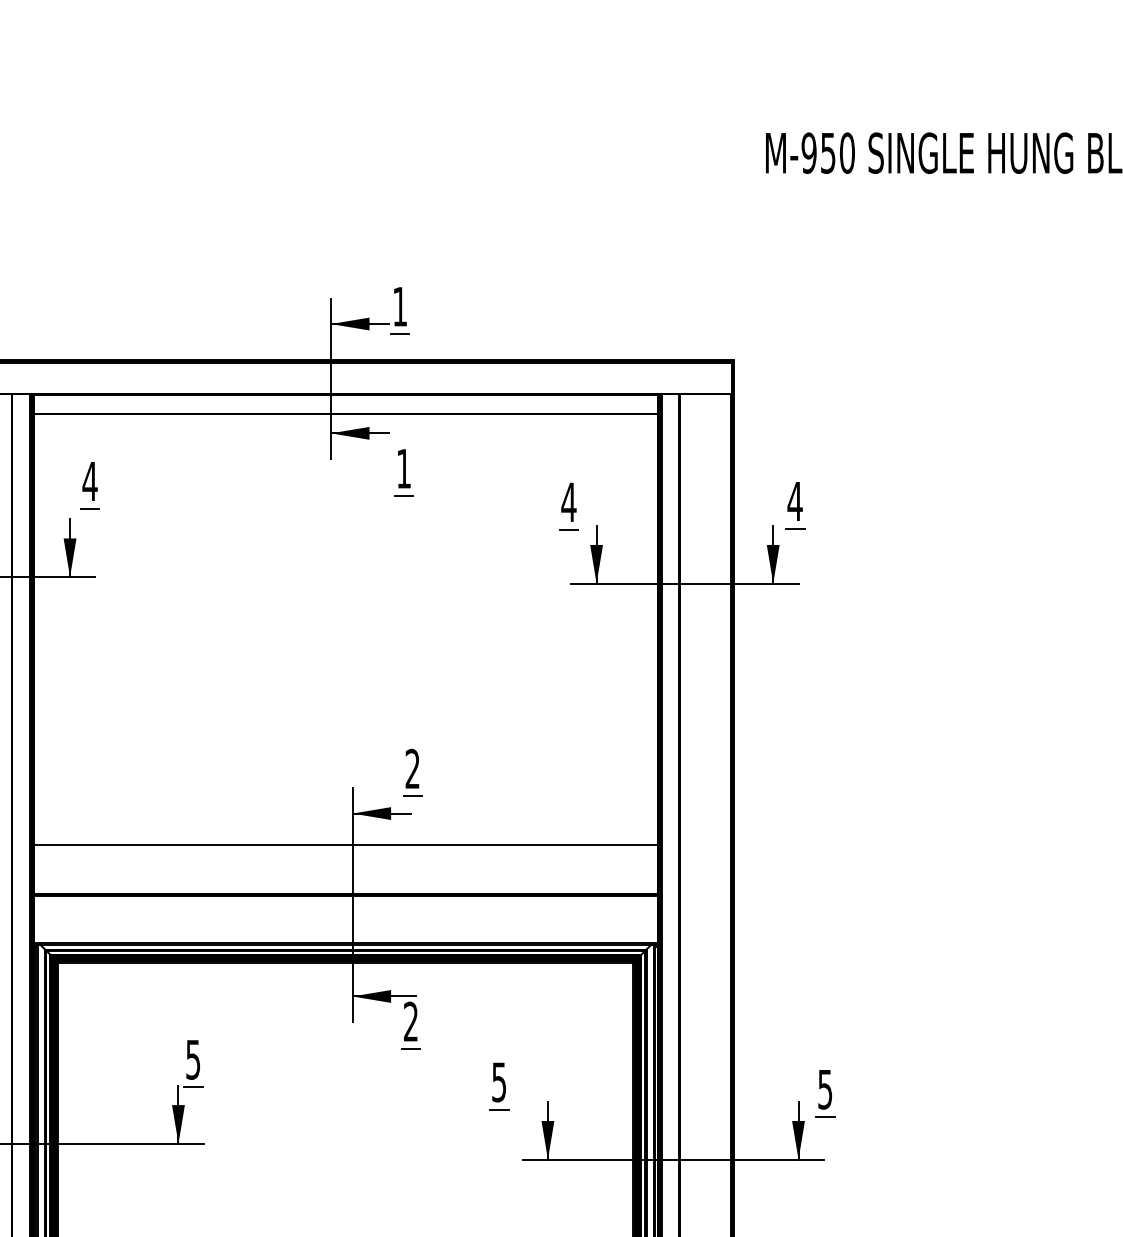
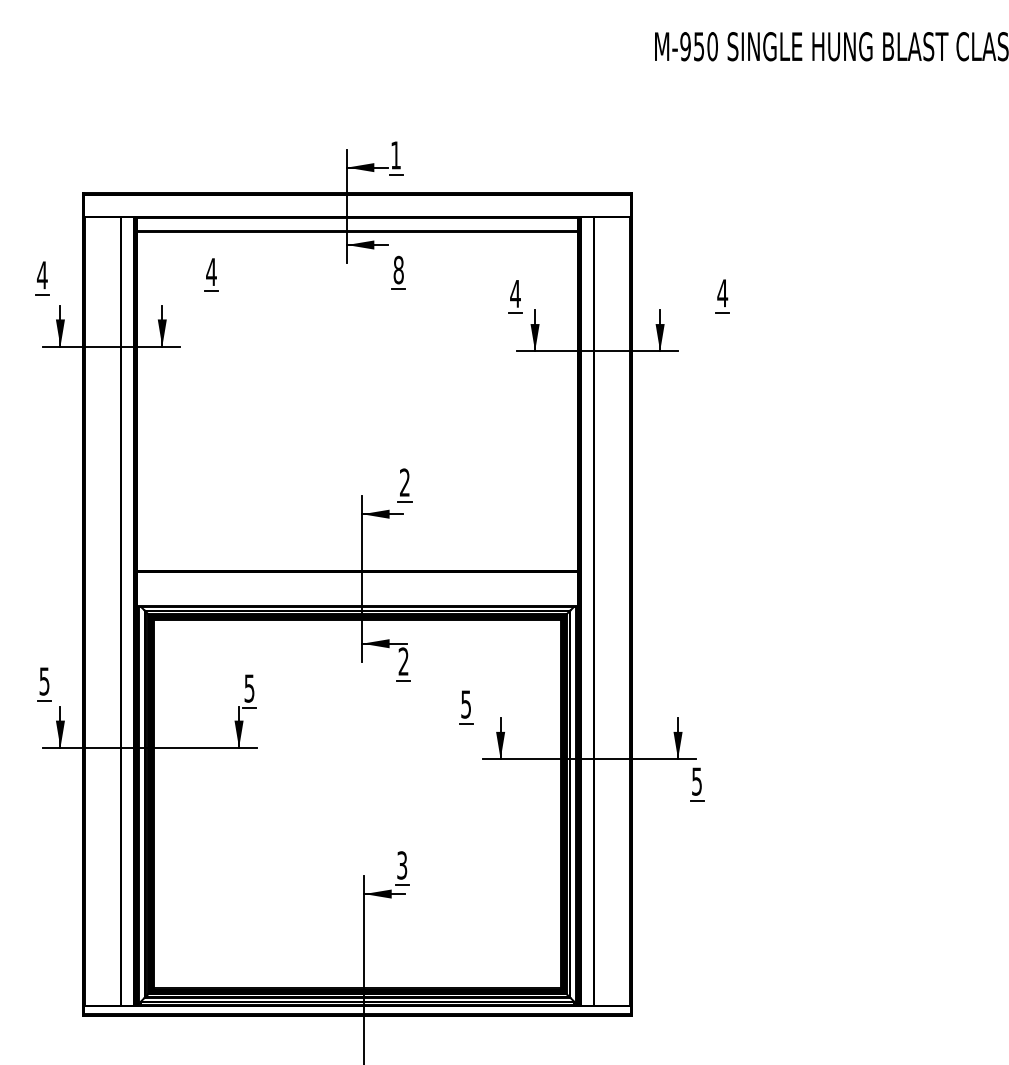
text: (403, 467) -> (398, 269), 1 -> 8
part: (90, 484) -> (211, 274), moved
part: (794, 506) -> (722, 296), moved
line: (345, 845) -> (357, 536), removed
part: (825, 1093) -> (697, 784), moved

